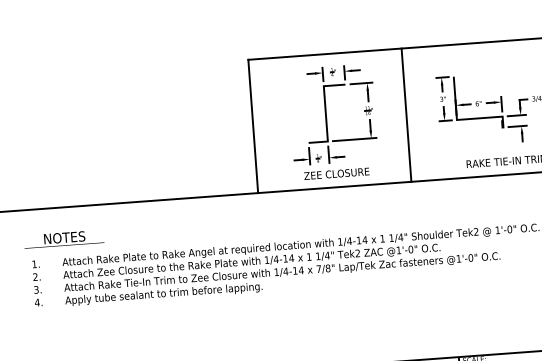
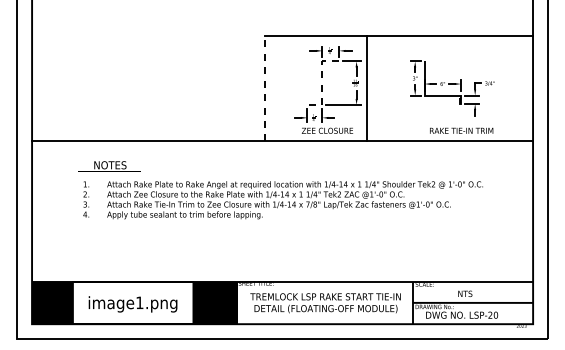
line: (325, 113) -> (322, 82), solid -> dashed
line: (406, 114) -> (366, 88), moved
line: (252, 126) -> (264, 88), solid -> dashed

